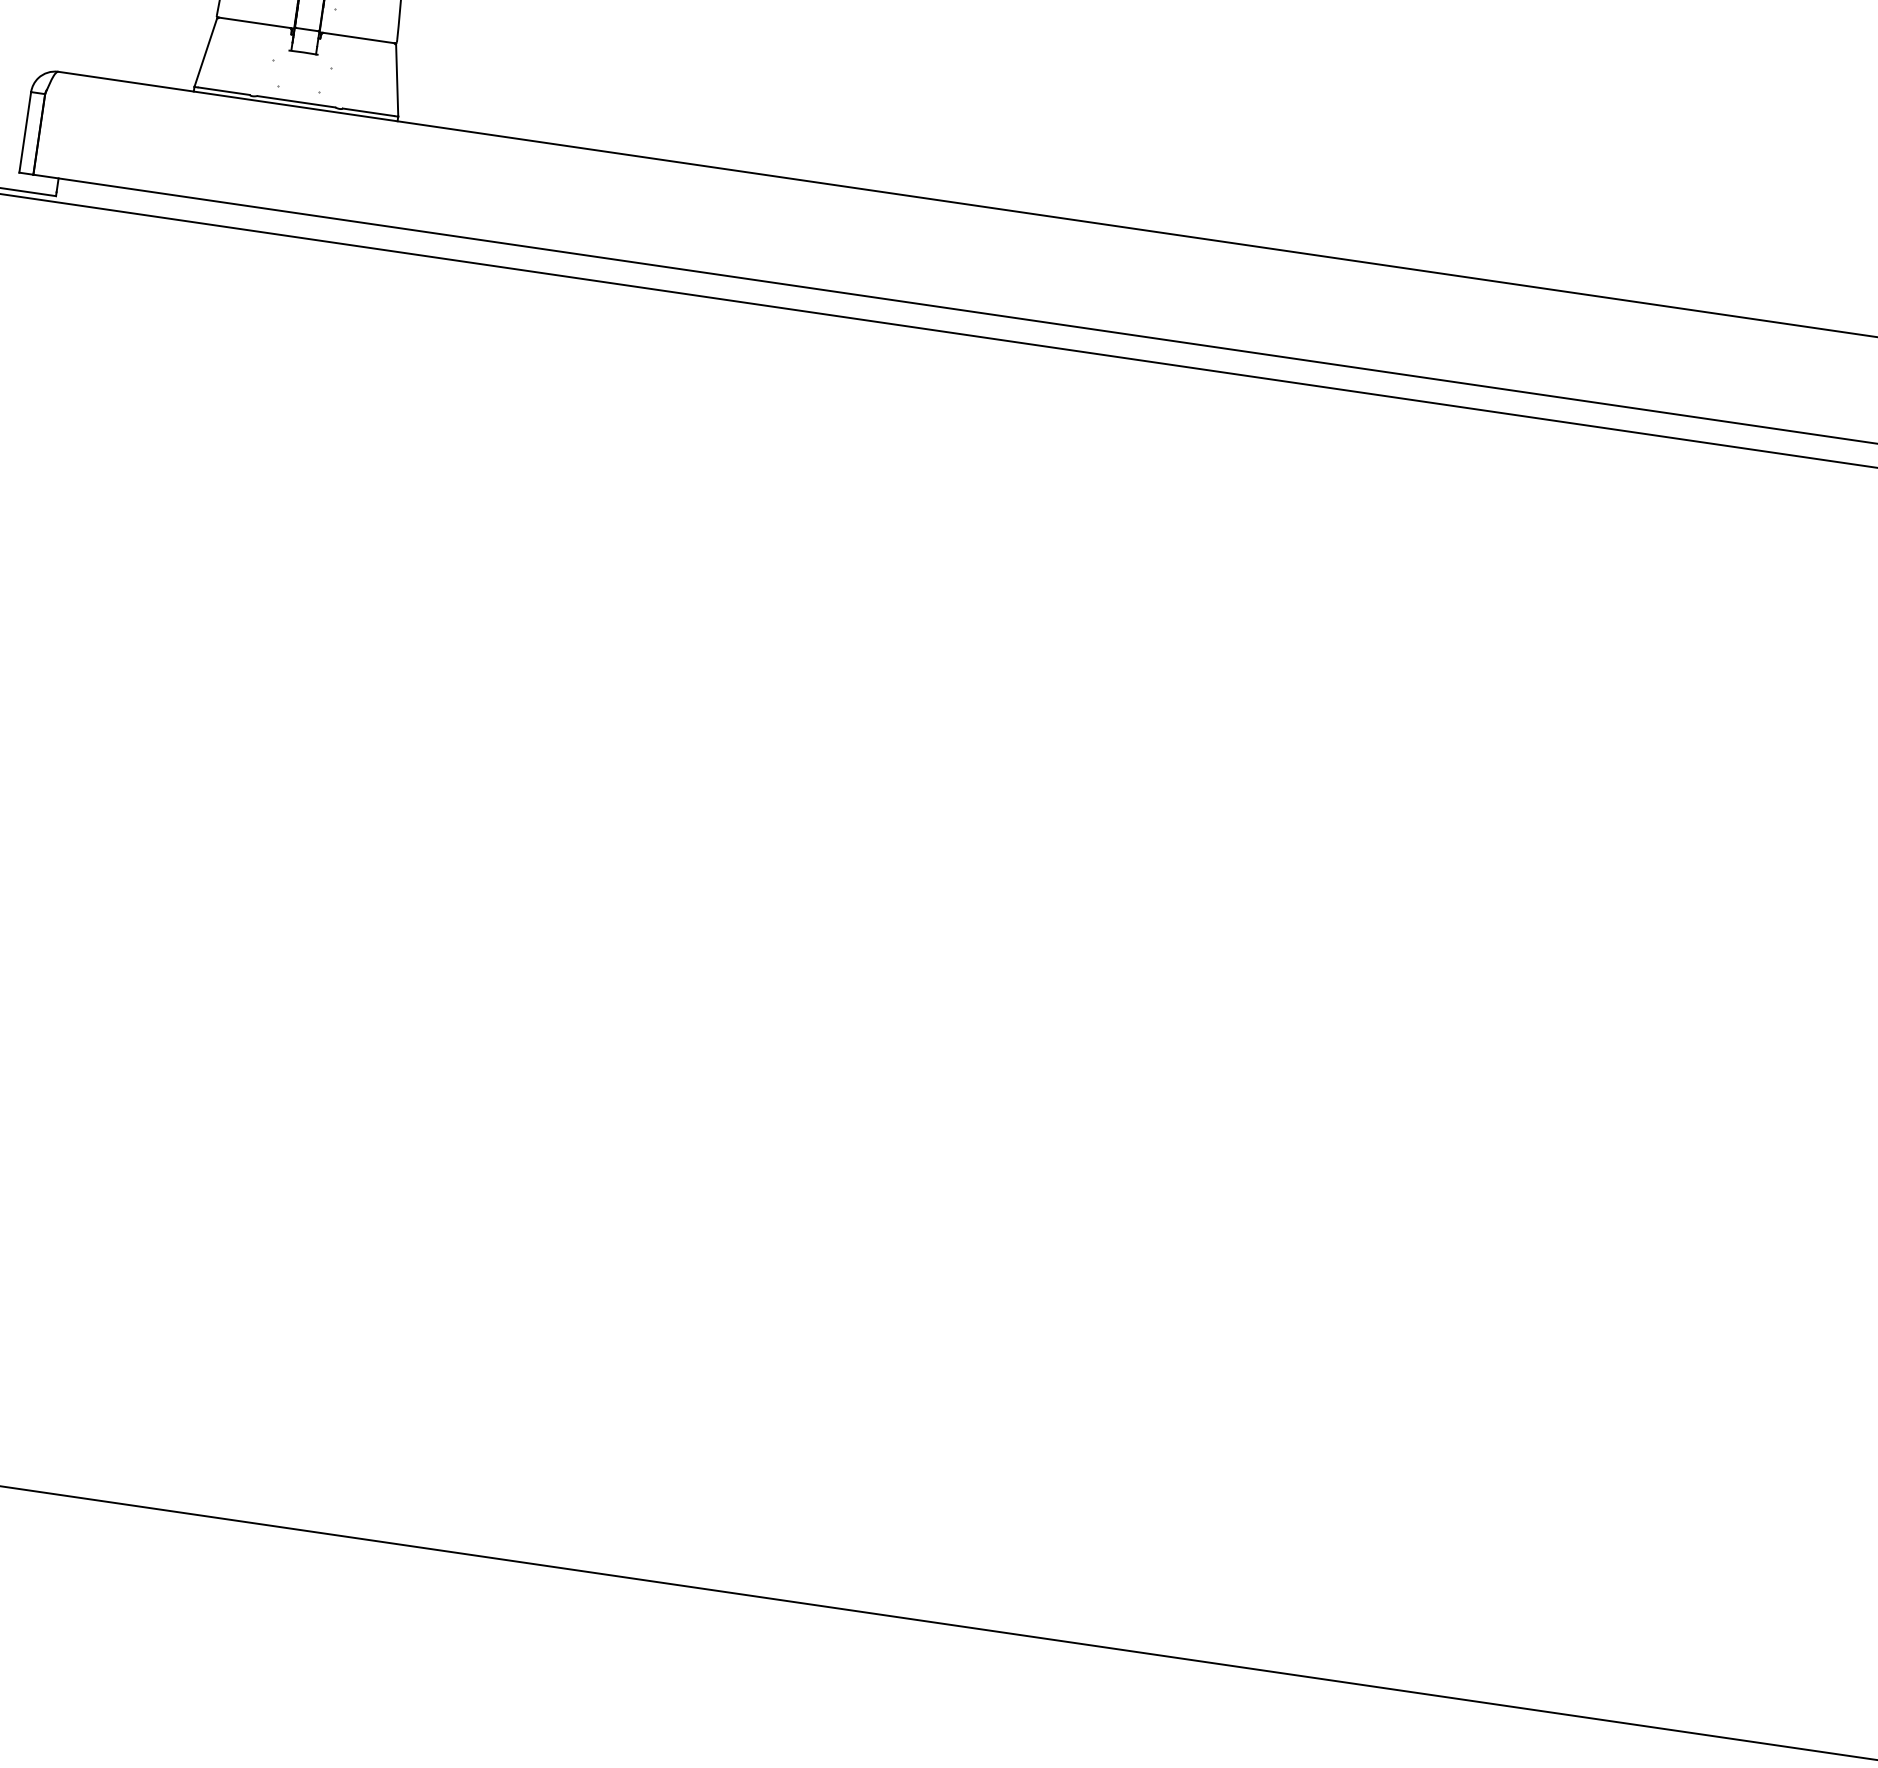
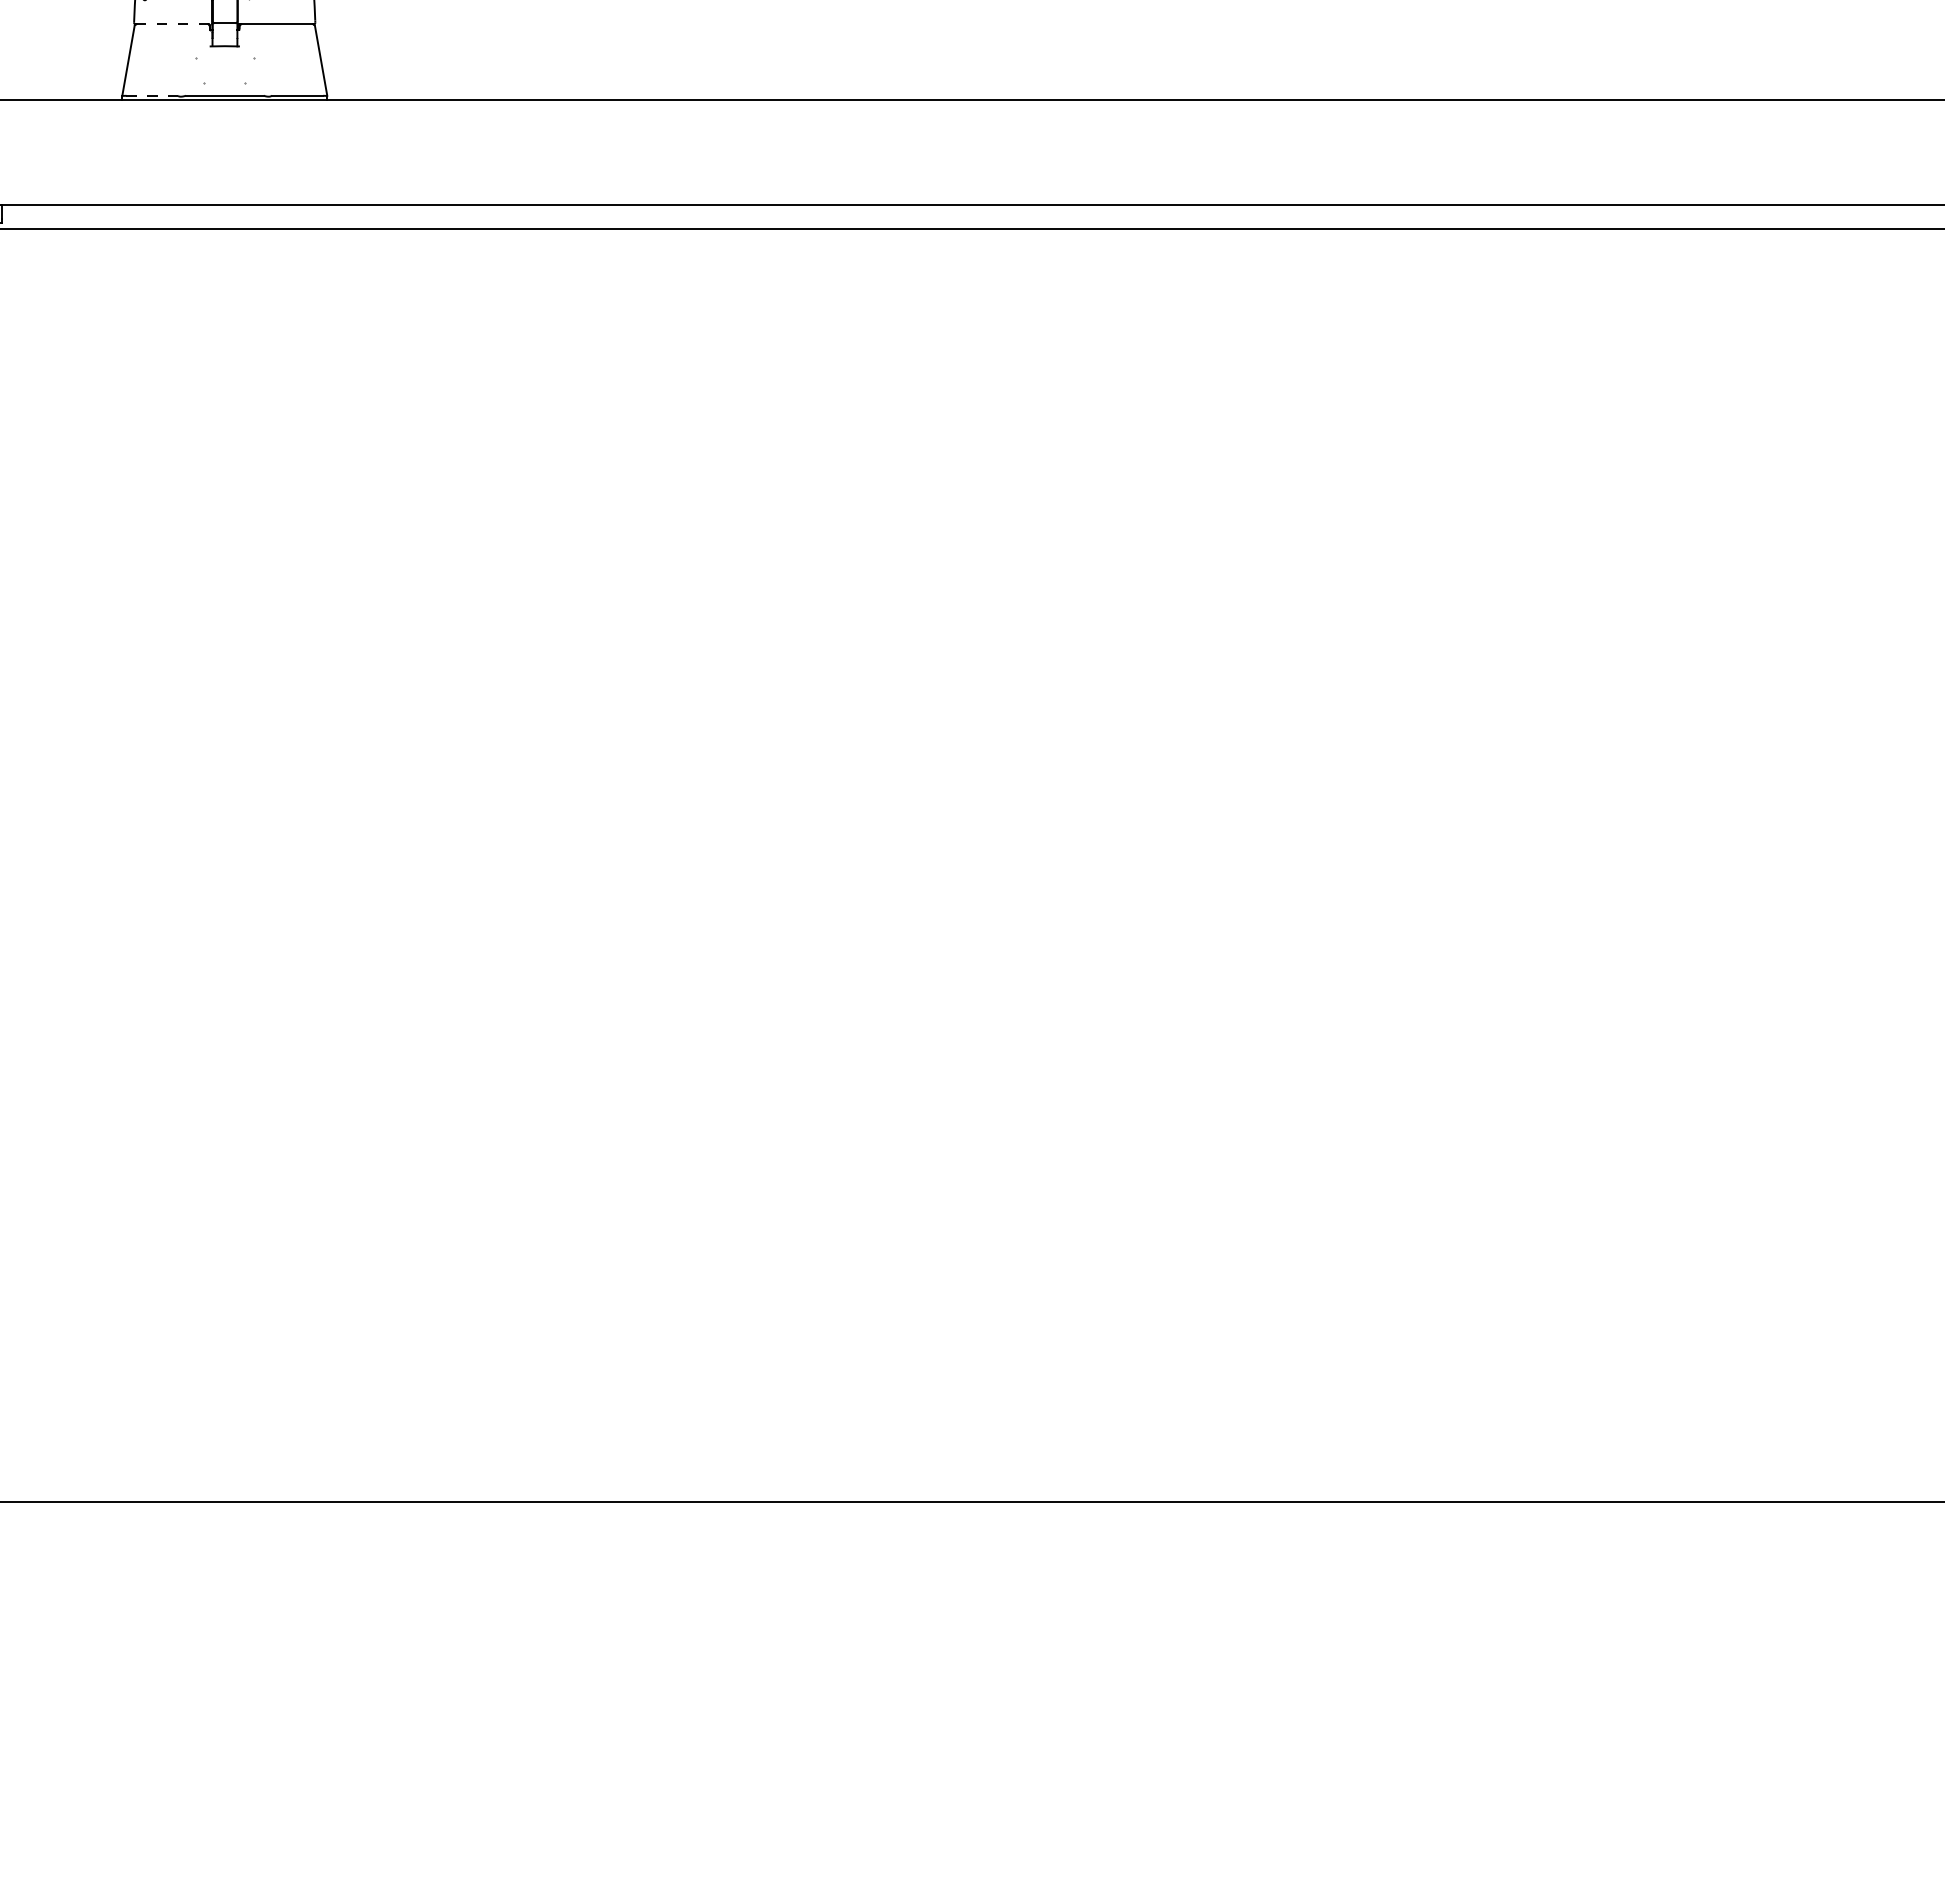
line: (256, 23) -> (174, 24), solid -> dashed
line: (224, 90) -> (152, 95), solid -> dashed

